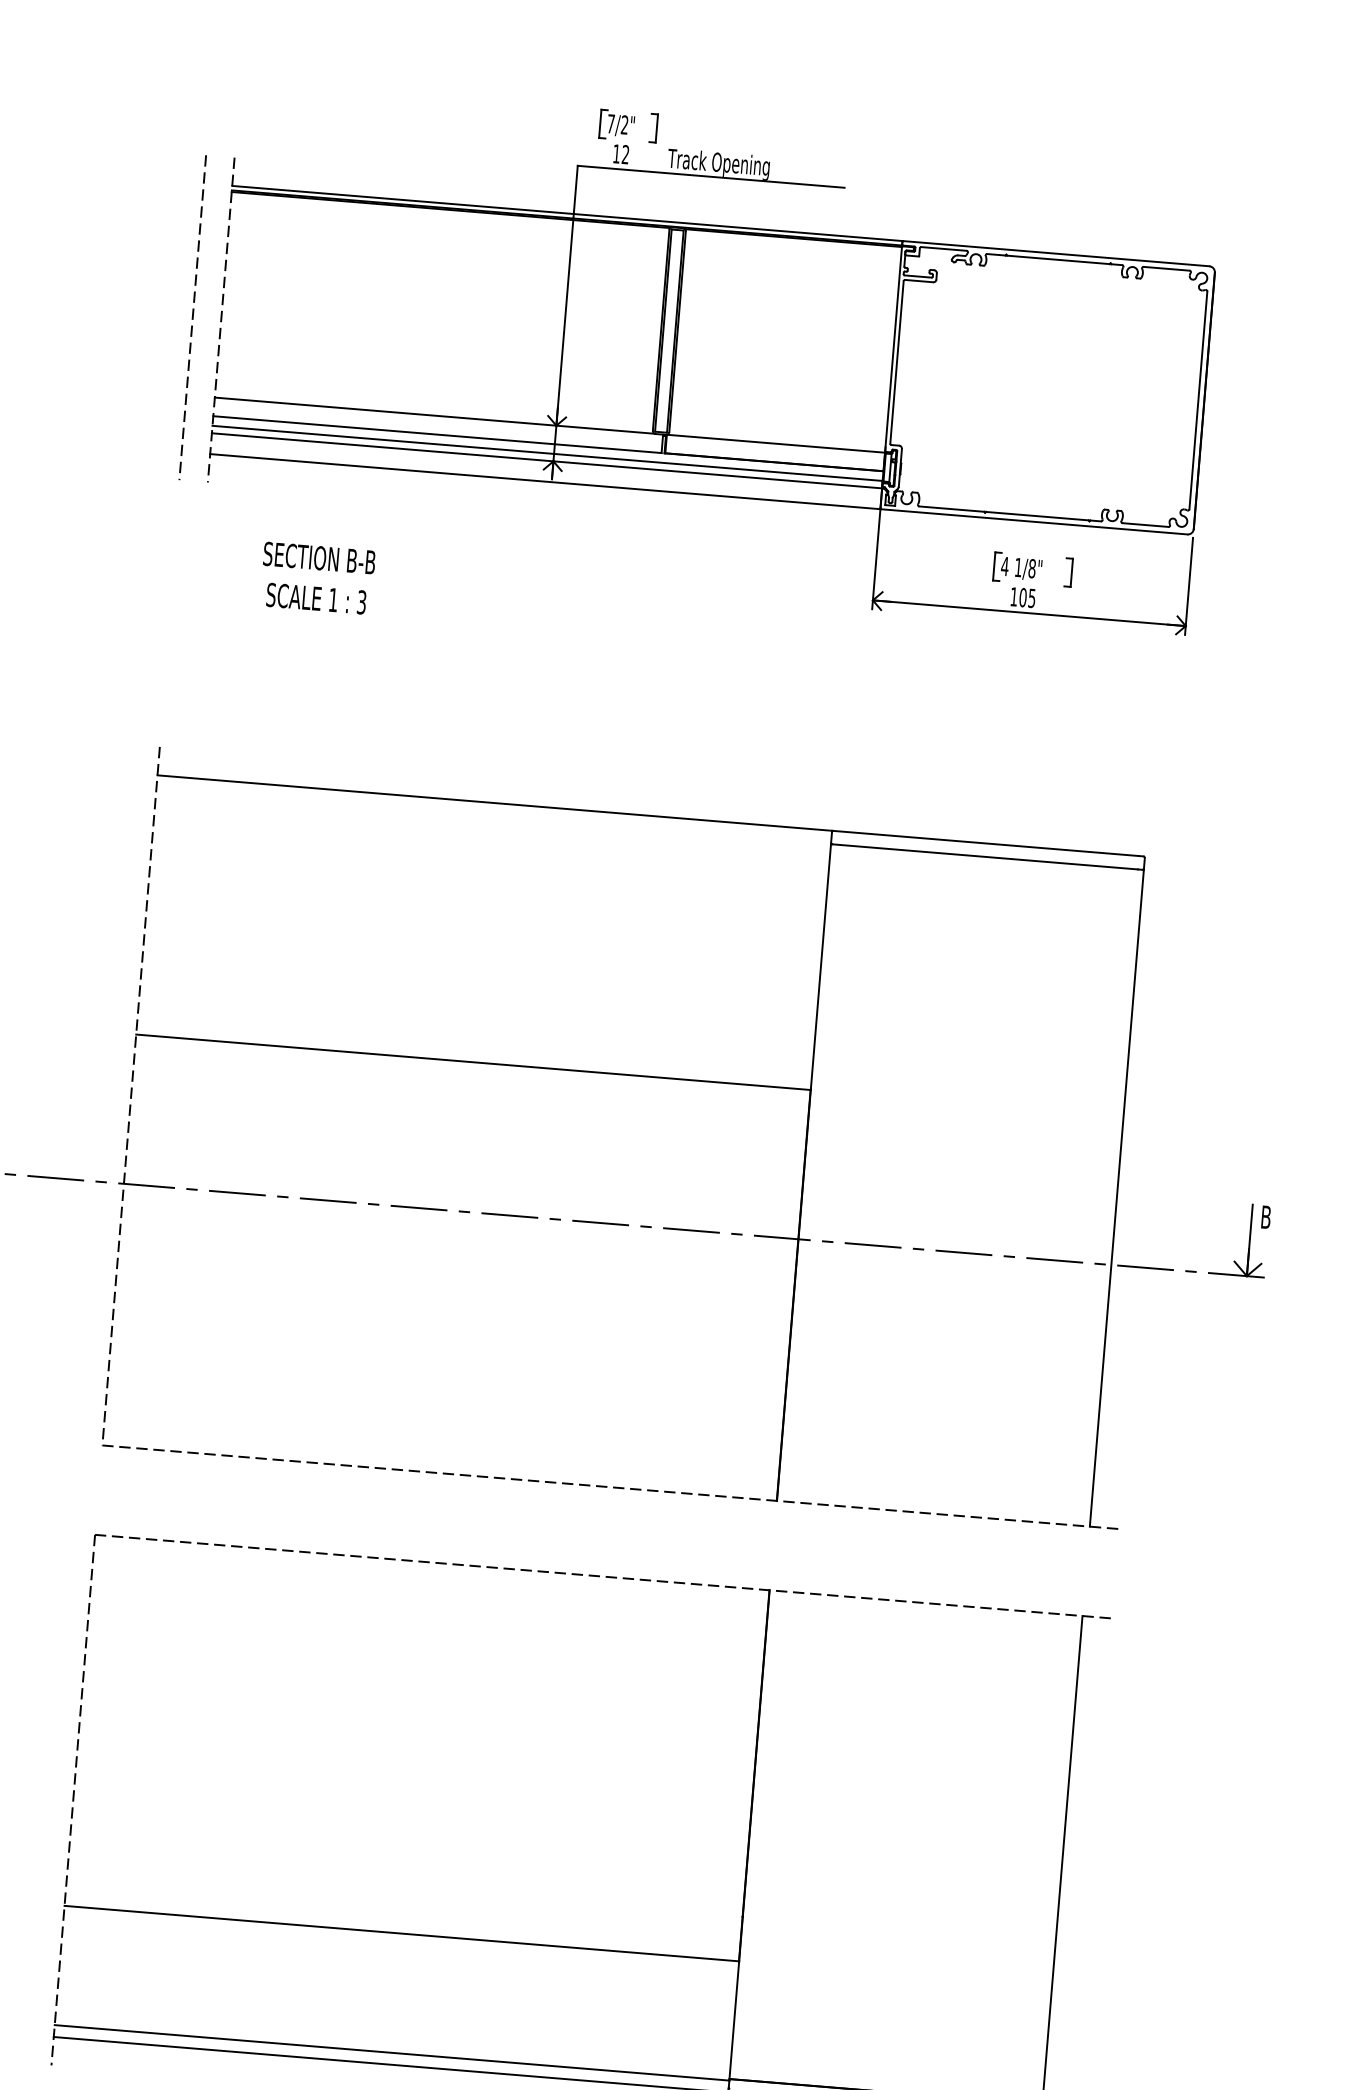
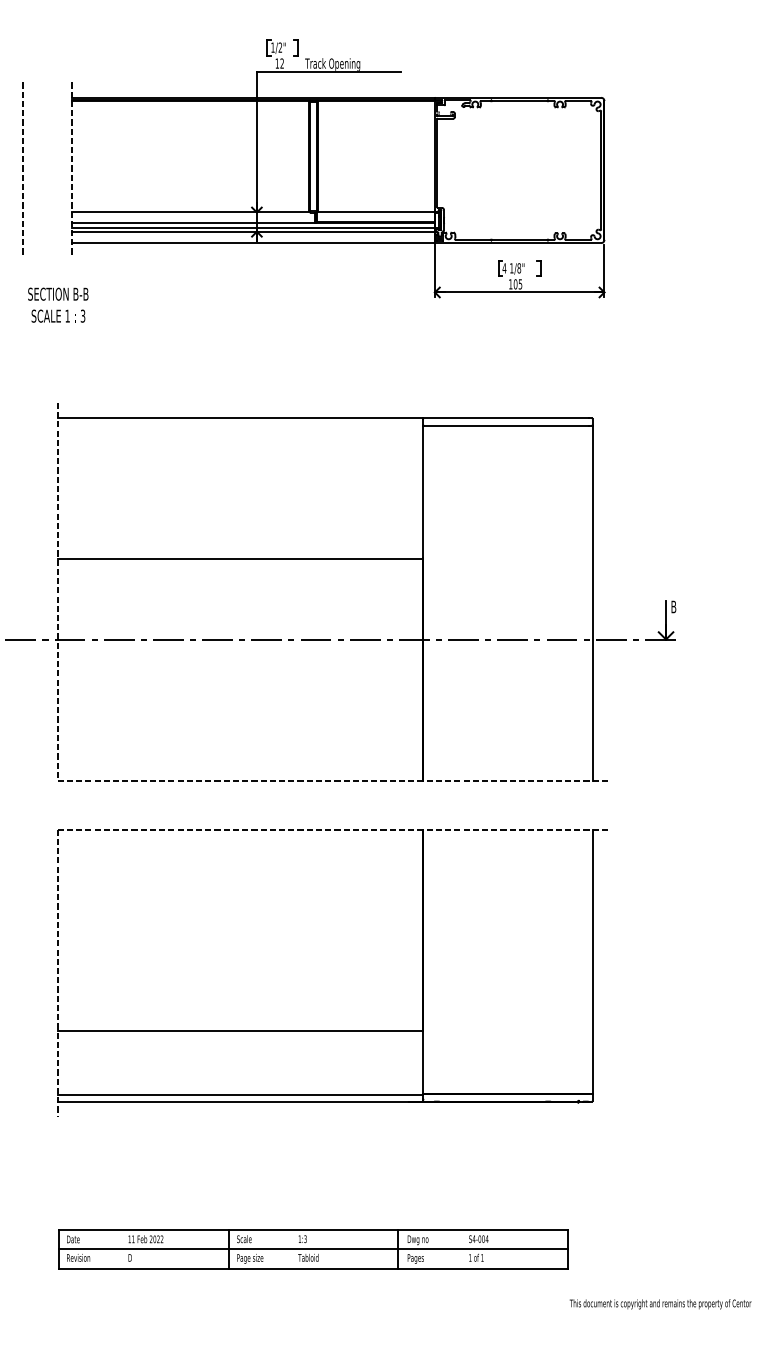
text: (610, 123) -> (272, 47), 7/2" -> 1/2"
line: (191, 313) -> (22, 168), moved
text: (318, 577) -> (58, 304), moved

